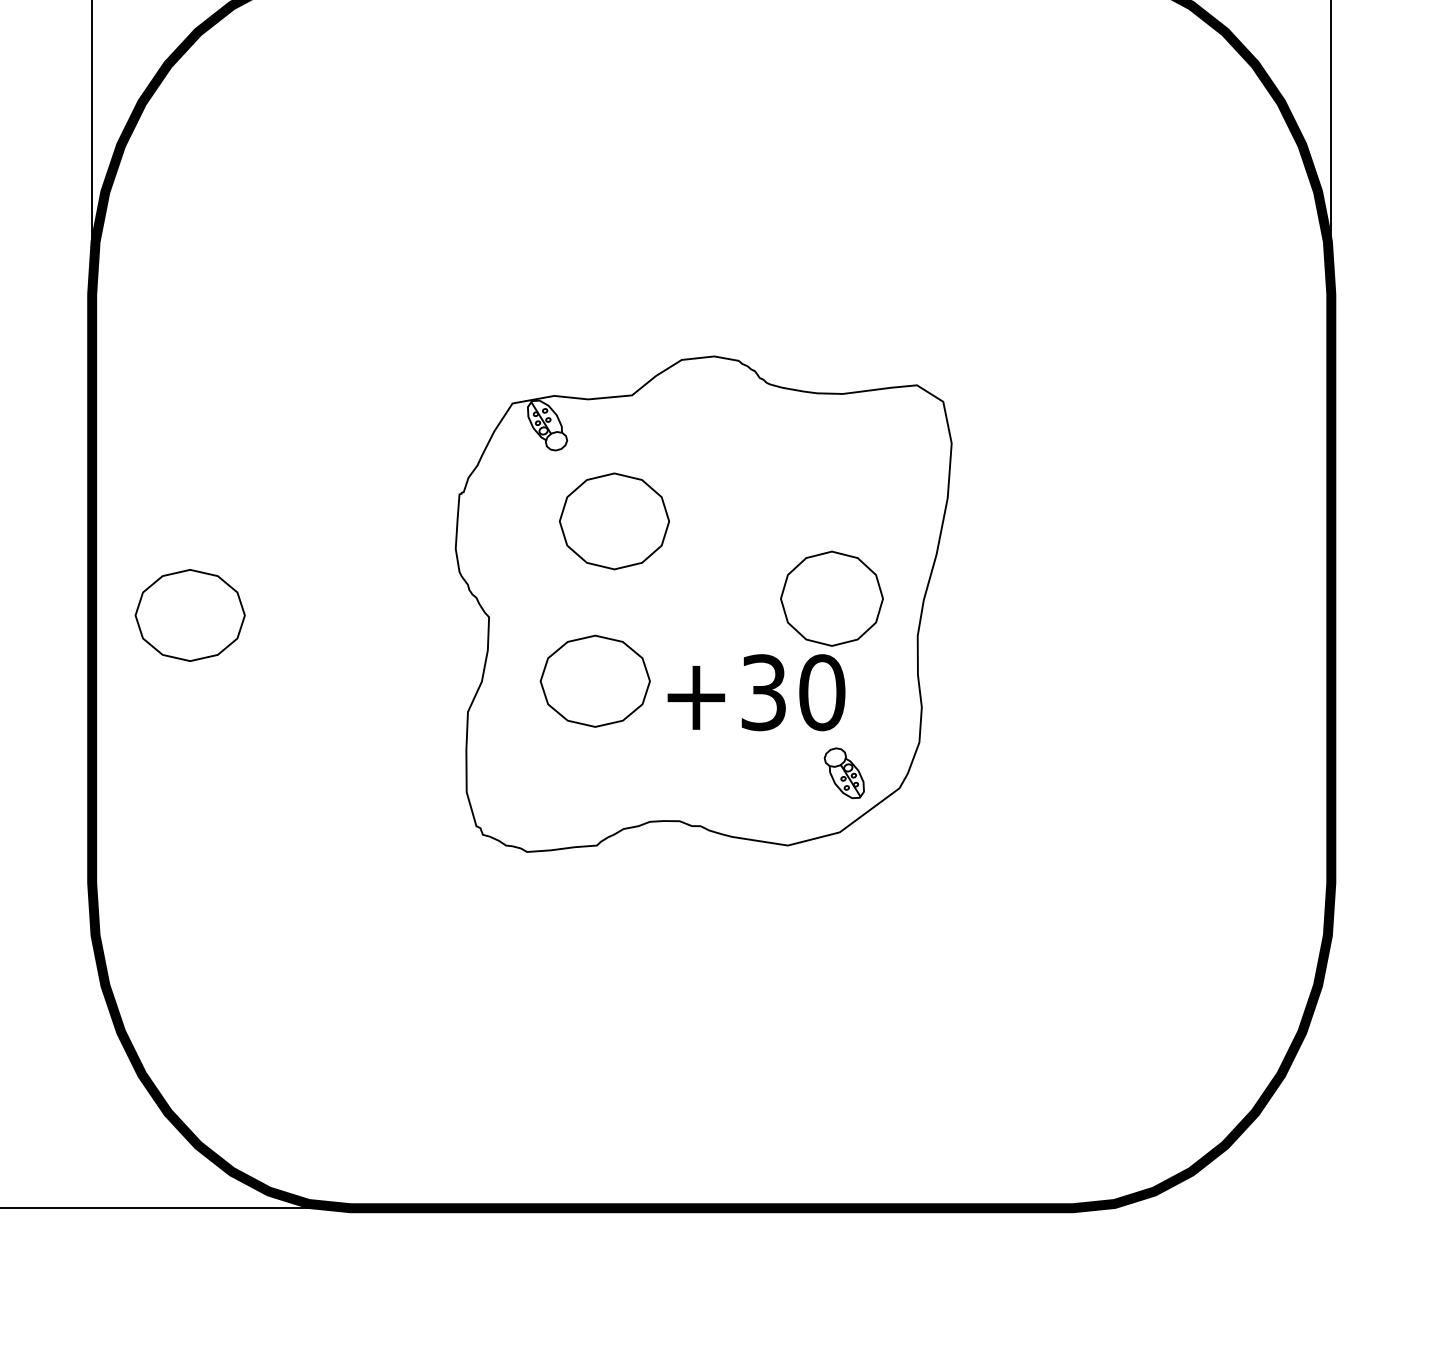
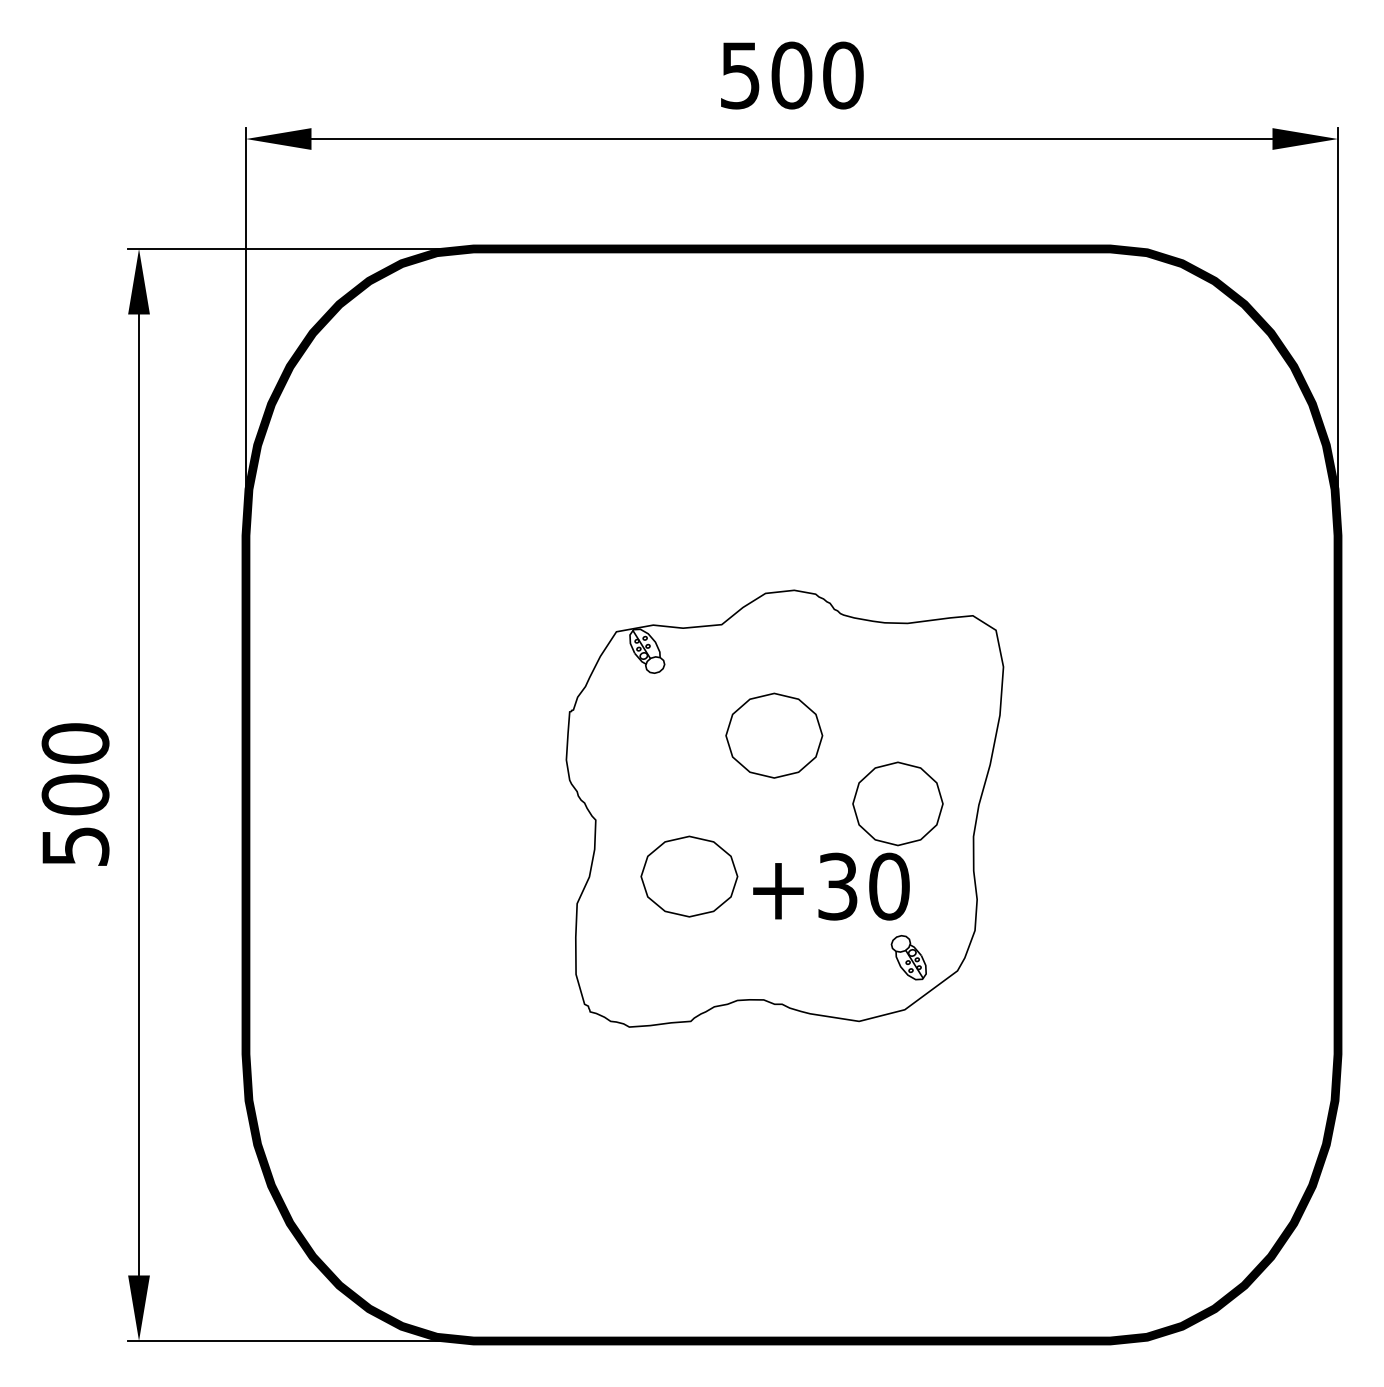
part: (614, 521) -> (774, 735), moved
part: (190, 615) -> (332, 818), removed

